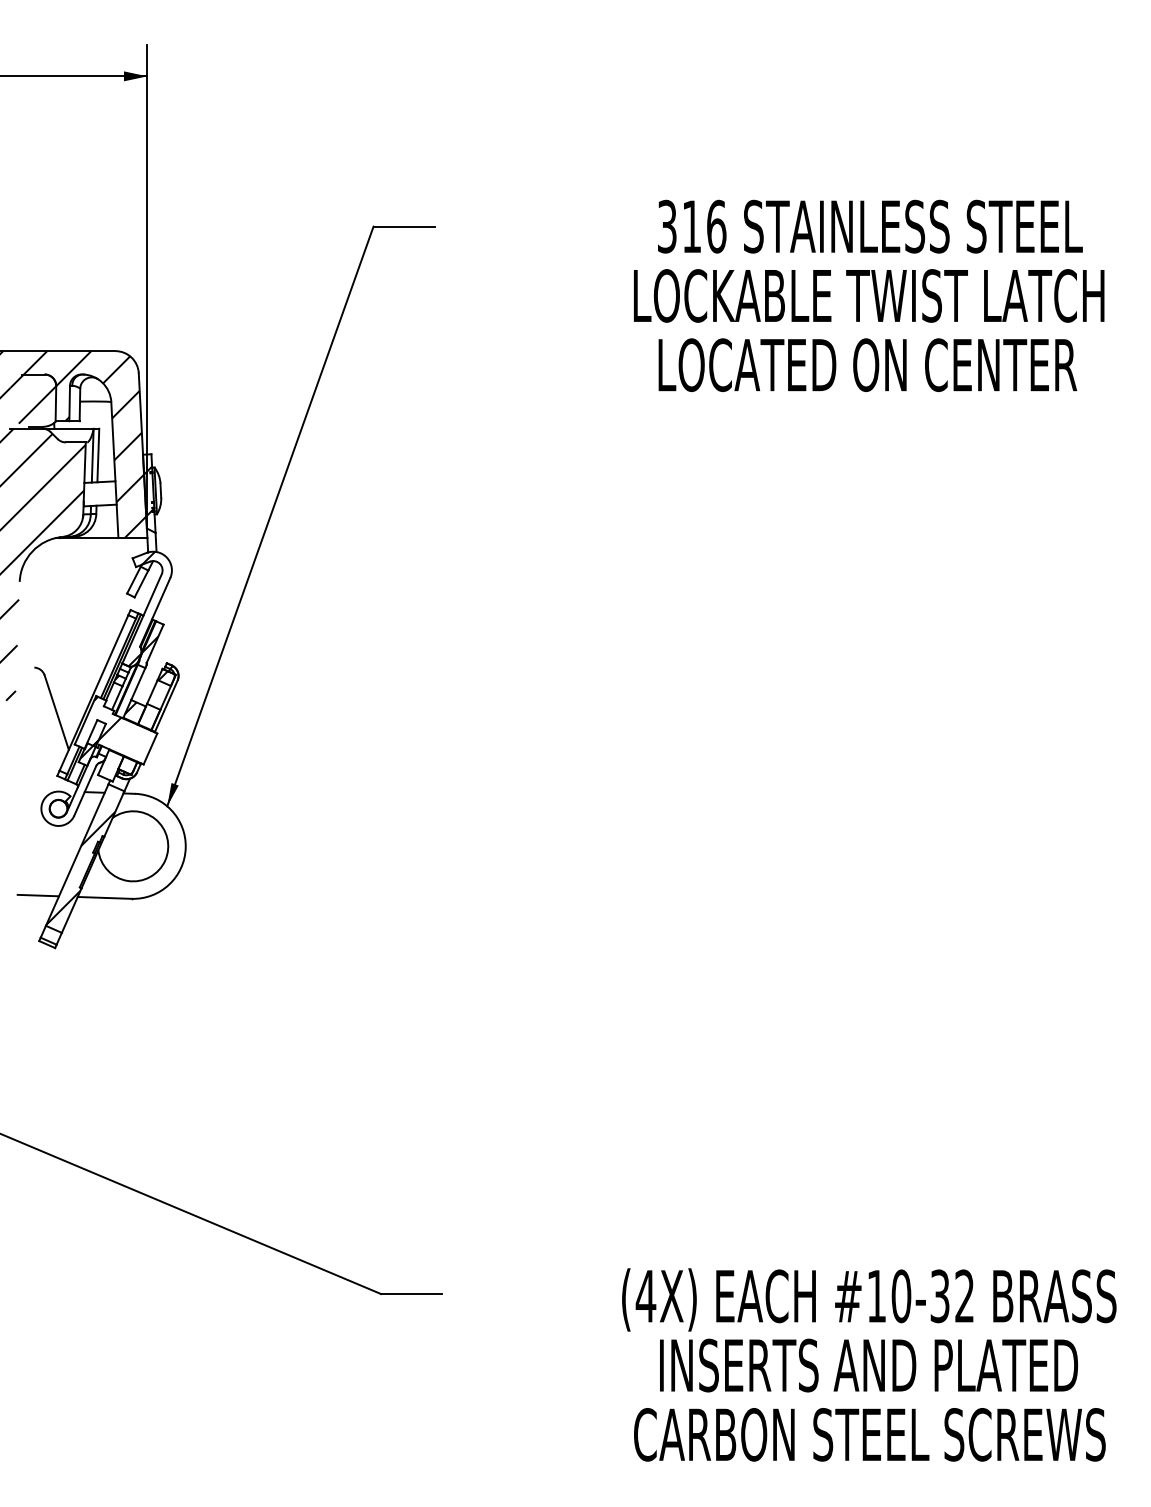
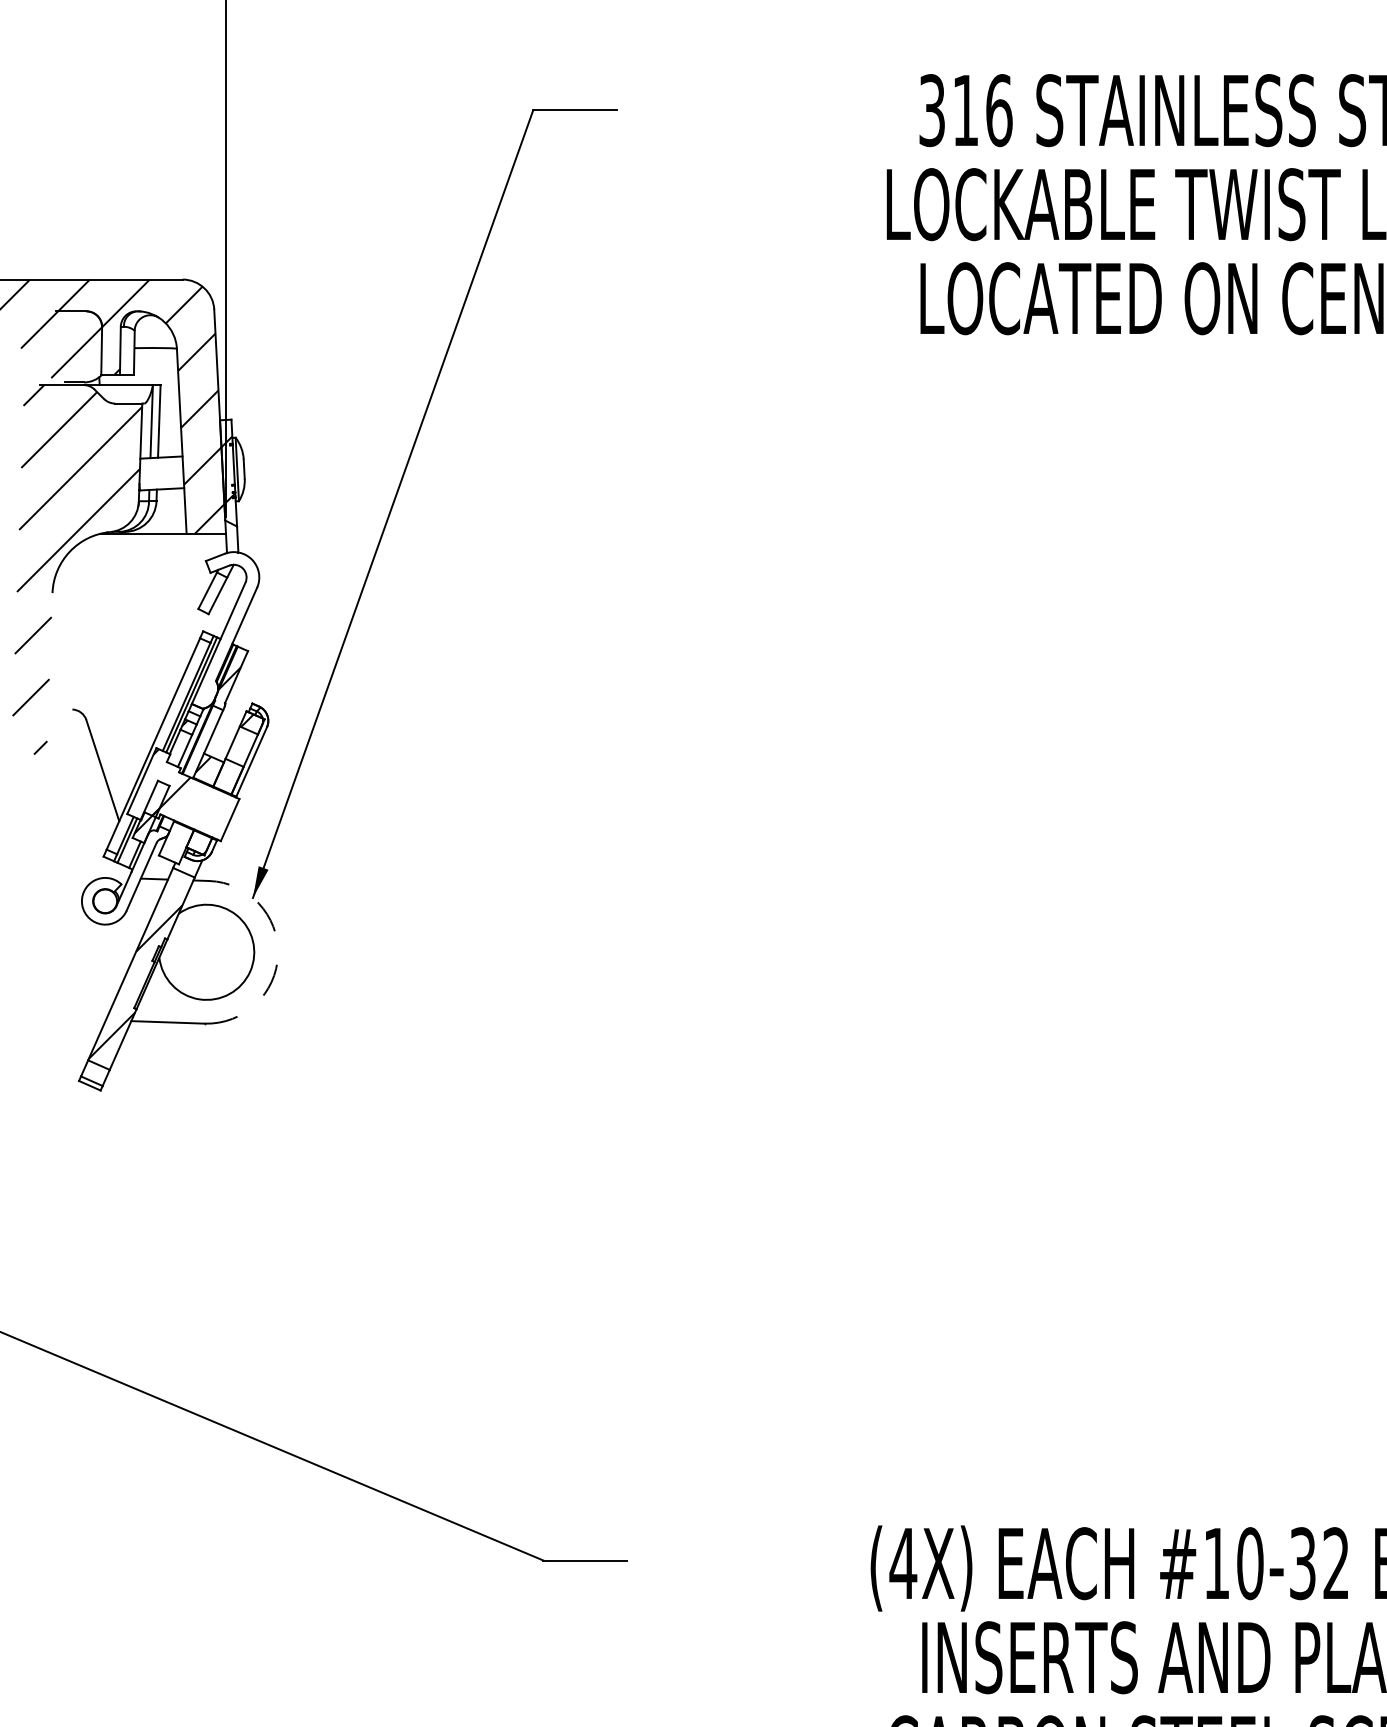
hatch: (141, 608) -> (217, 629), removed
arc: (185, 847) -> (277, 953), solid -> dashed
line: (38, 895) -> (78, 1019), removed

